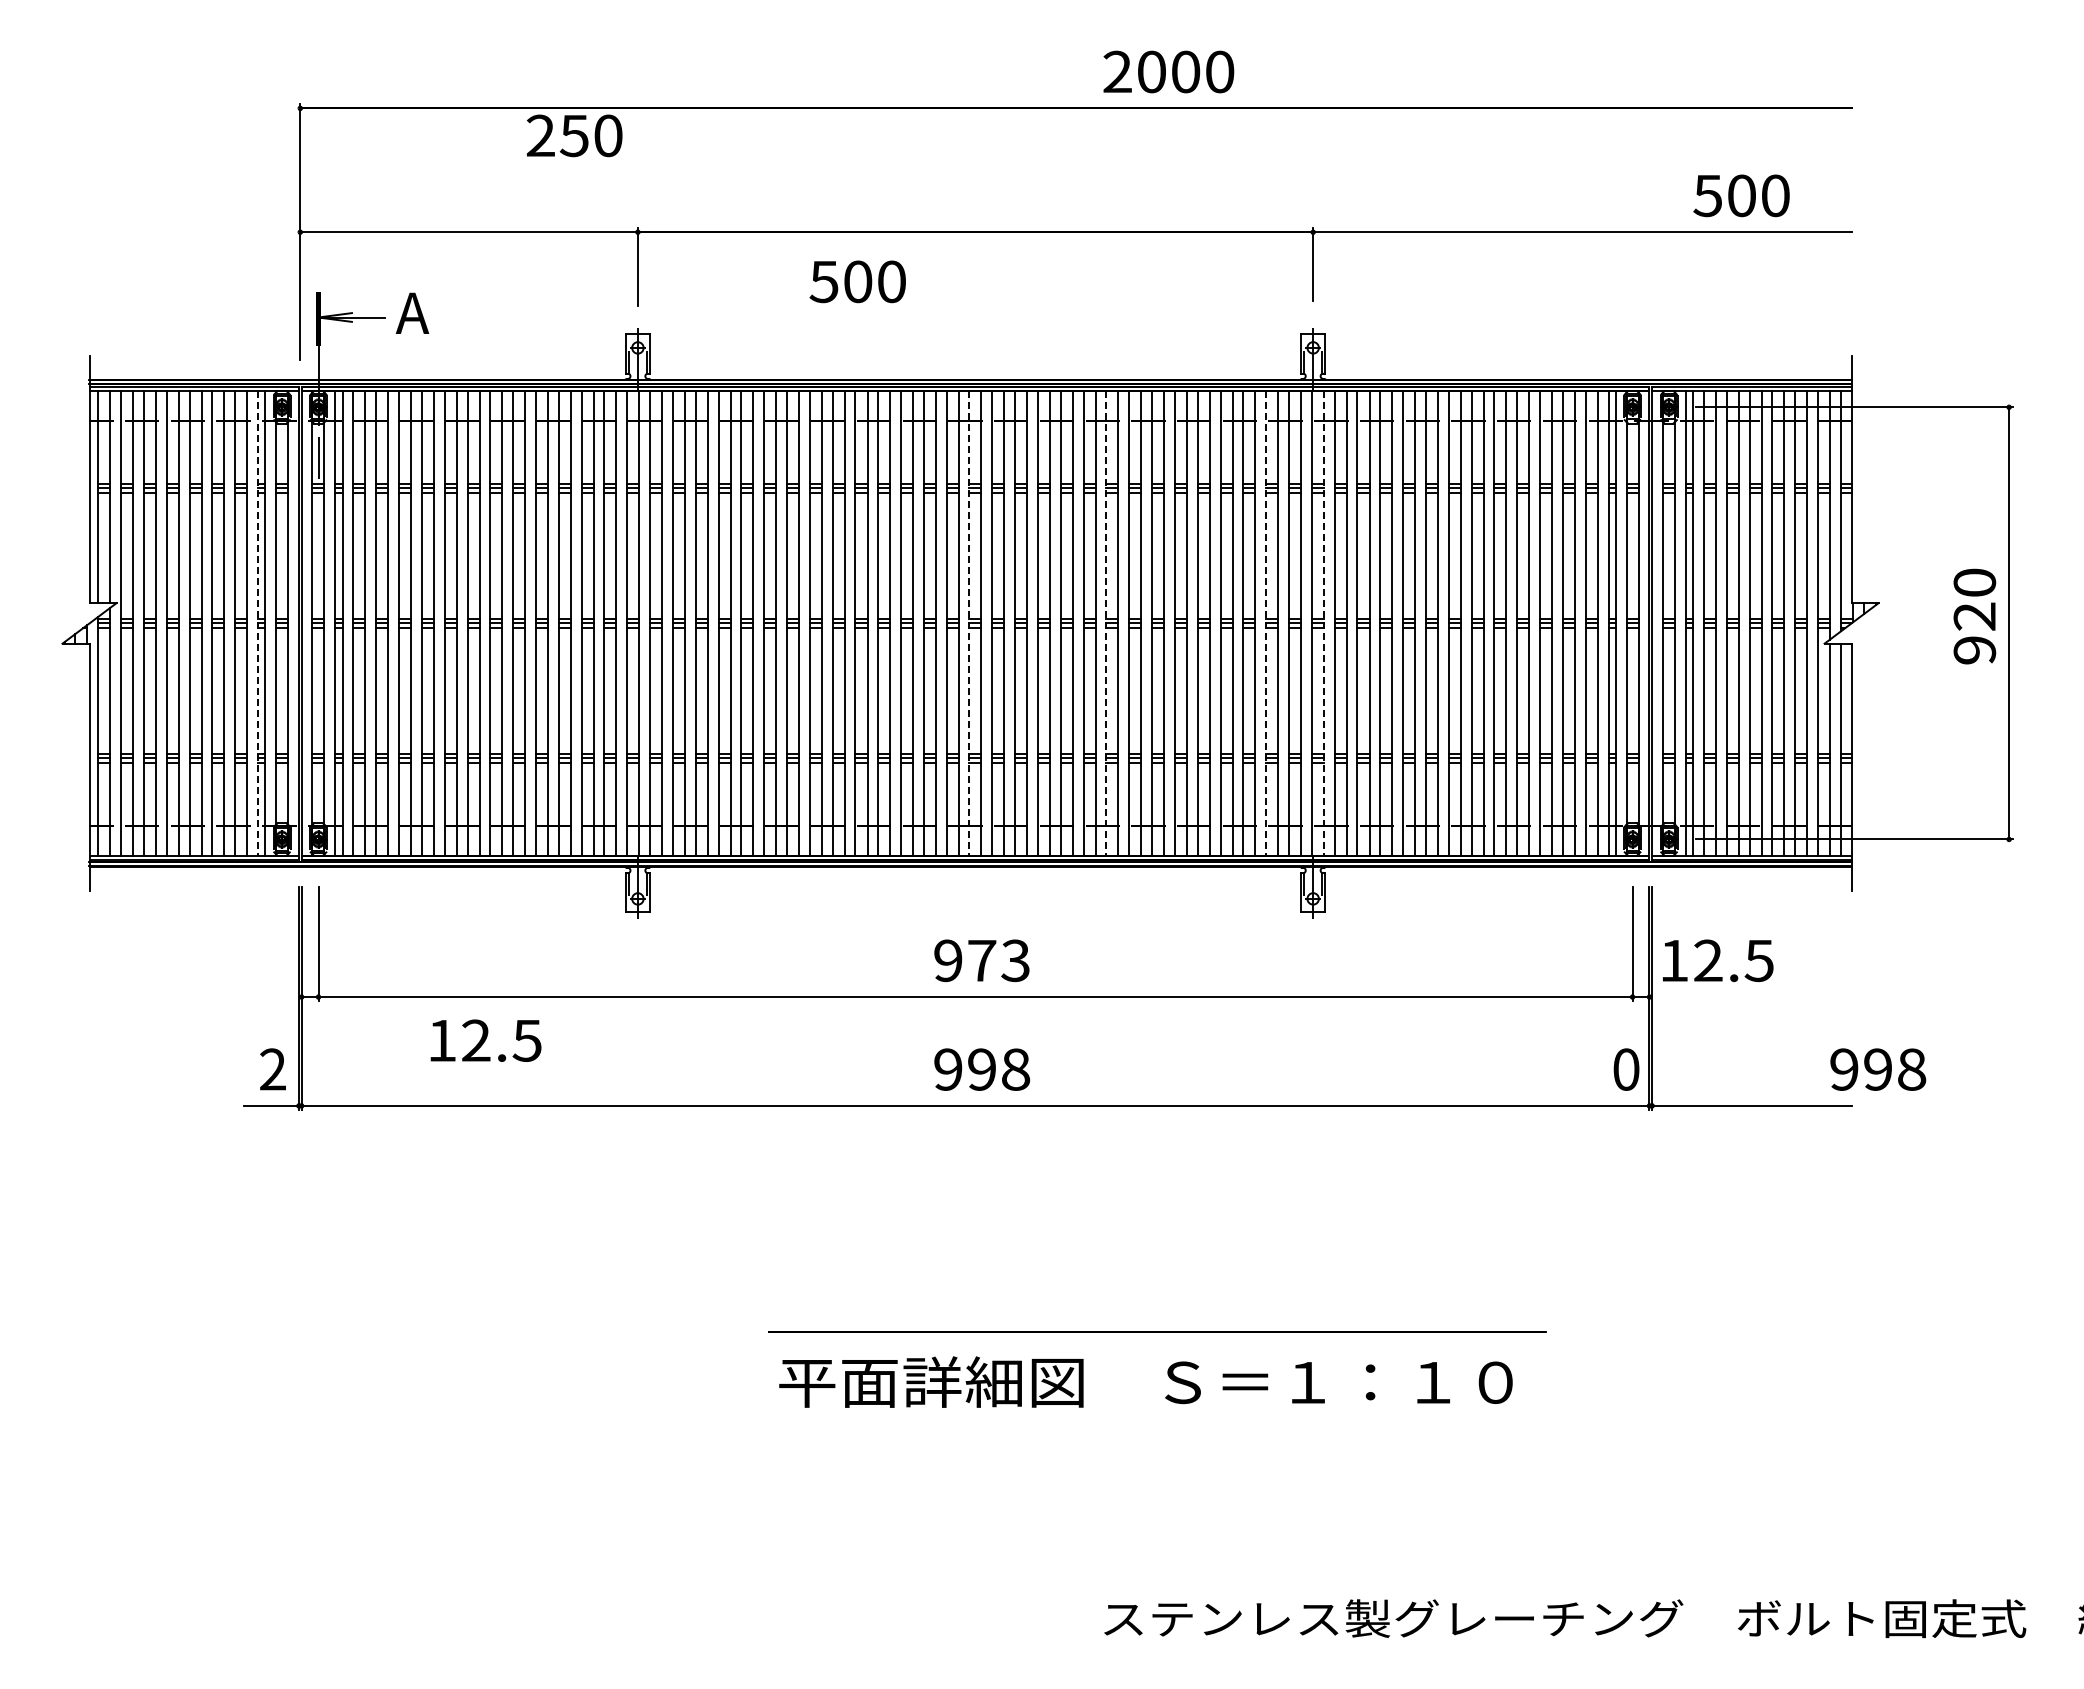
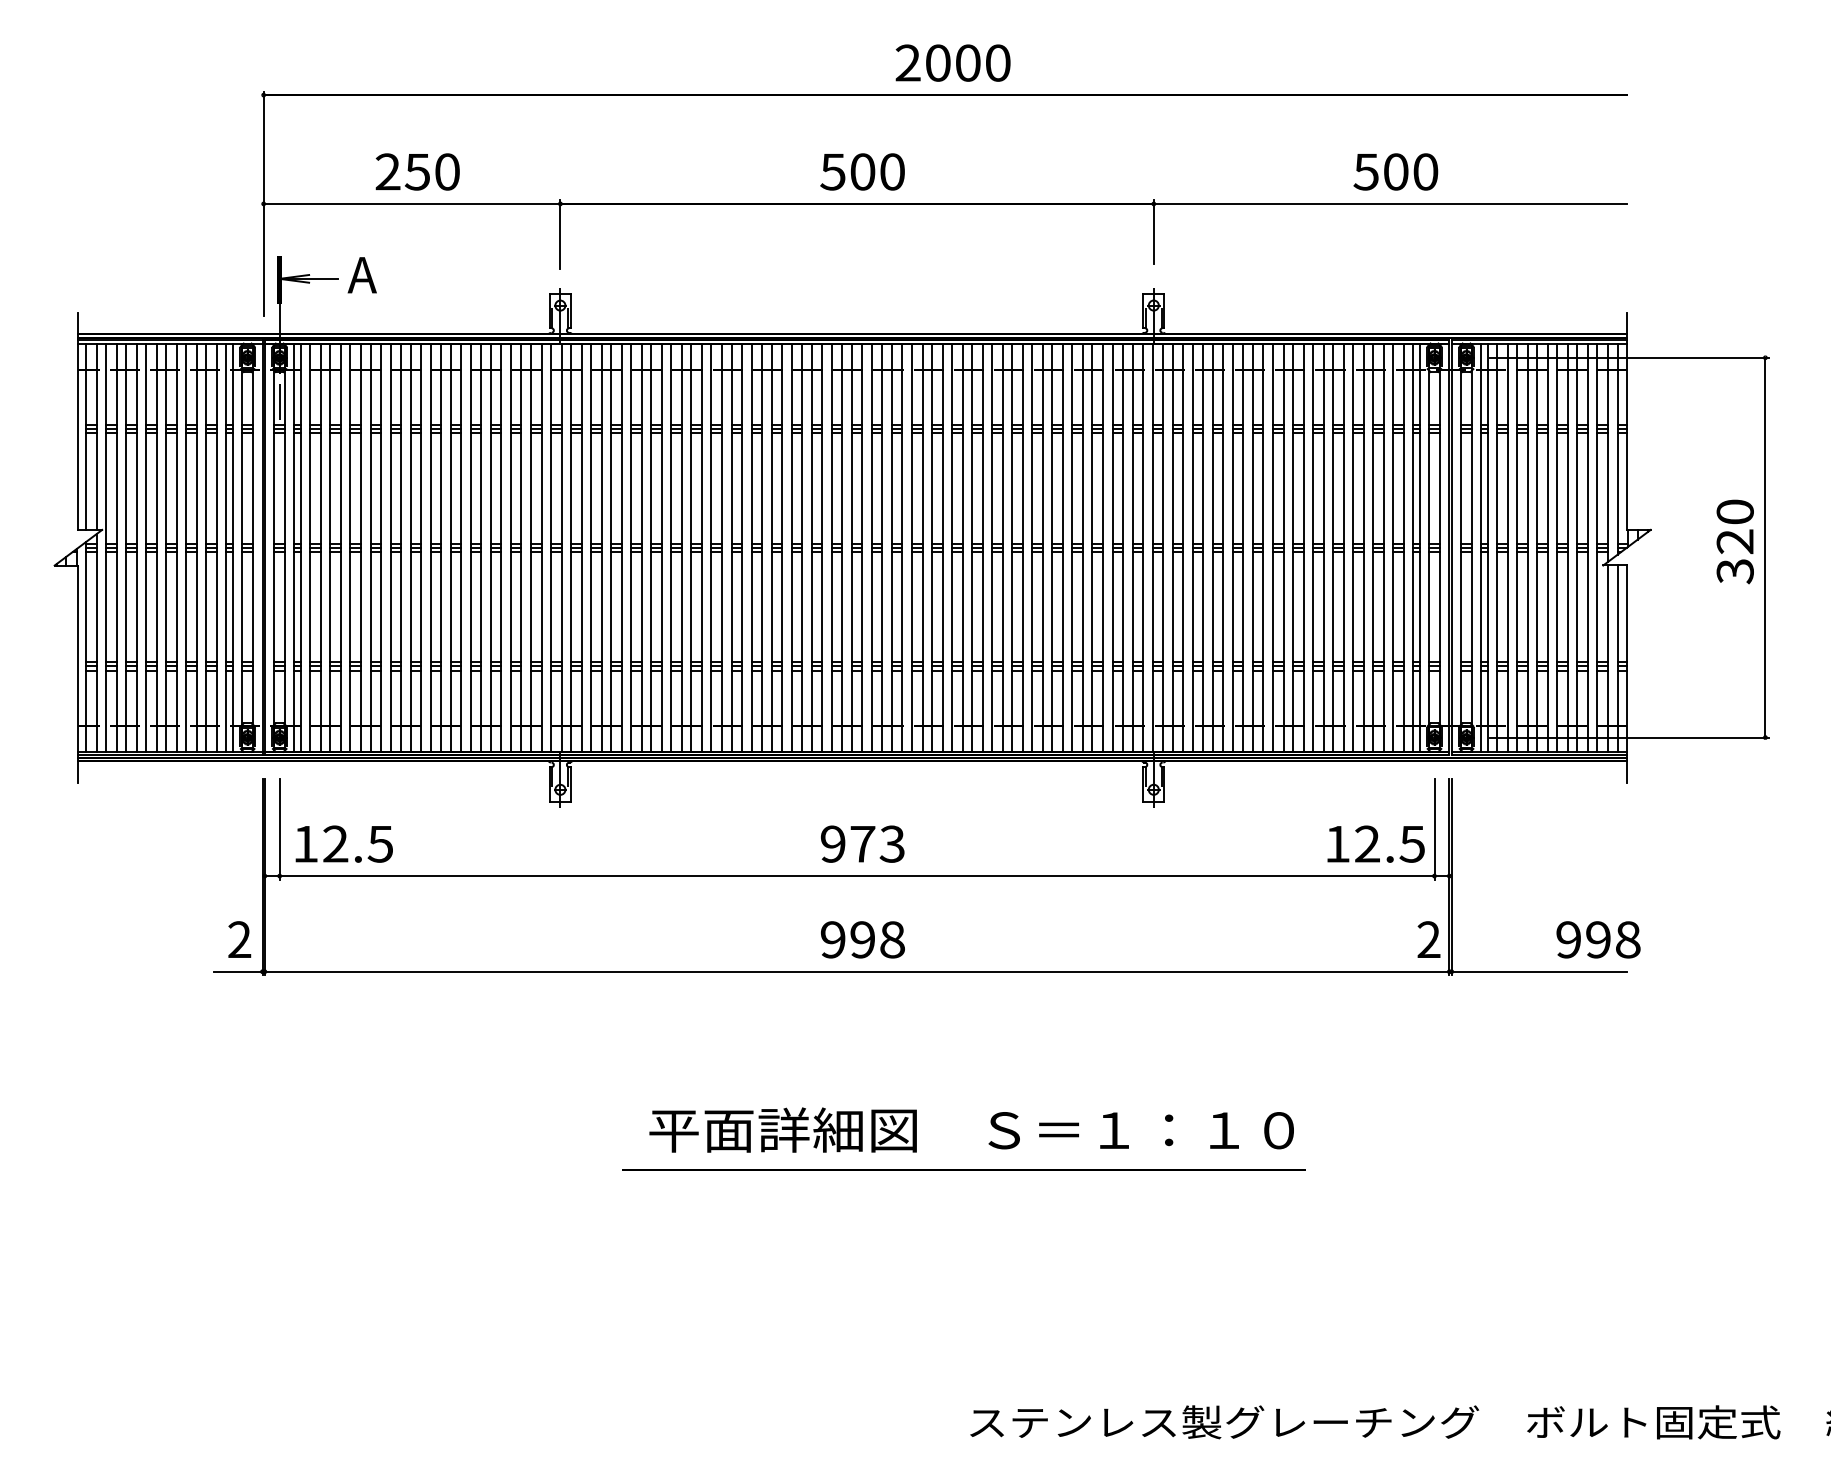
text: (1168, 71) -> (952, 62), moved
text: (574, 135) -> (417, 171), moved
text: (1741, 195) -> (1395, 171), moved
text: (857, 281) -> (862, 171), moved
line: (257, 623) -> (226, 547), dashed -> solid
line: (969, 623) -> (851, 547), dashed -> solid
line: (1106, 623) -> (972, 547), dashed -> solid
line: (1266, 623) -> (1112, 547), dashed -> solid
line: (1323, 623) -> (1162, 547), dashed -> solid
text: (1974, 650) -> (1734, 571), 920 -> 320
text: (1718, 960) -> (1376, 843), moved
text: (485, 1040) -> (343, 843), moved
text: (1626, 1069) -> (1429, 939), 0 -> 2
text: (1878, 1069) -> (1598, 939), moved
line: (1157, 1331) -> (964, 1169), moved
text: (1145, 1381) -> (971, 1129), moved

